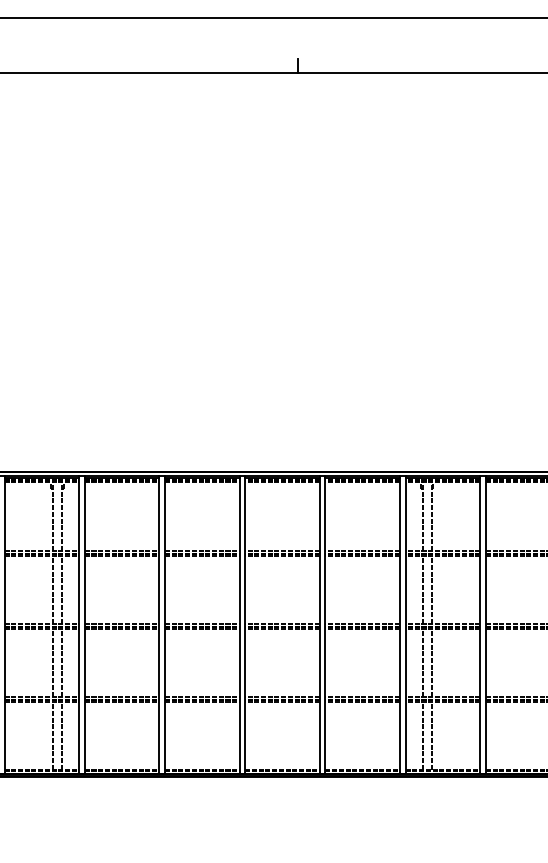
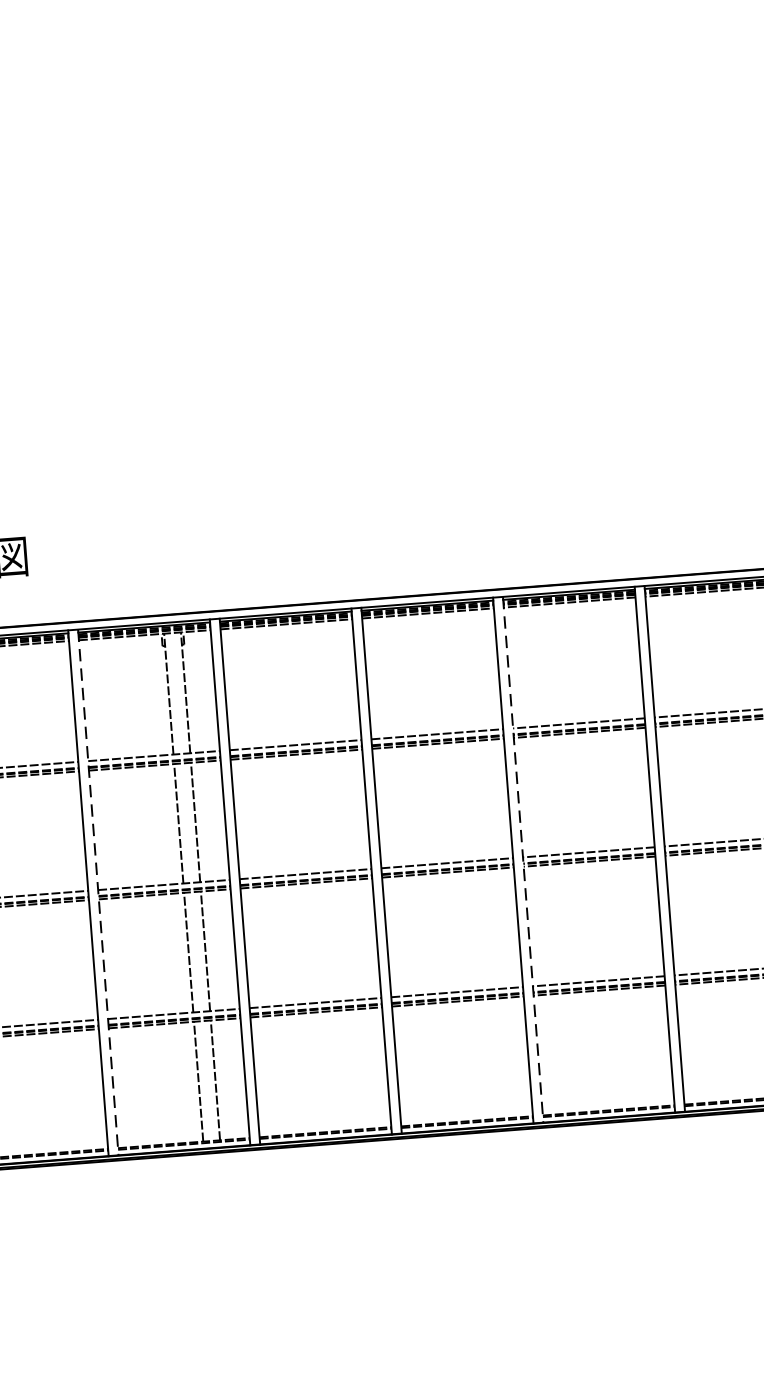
line: (4, 625) -> (98, 893), solid -> dashed
line: (245, 625) -> (523, 860), solid -> dashed

